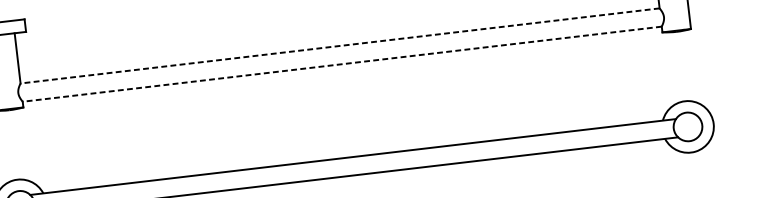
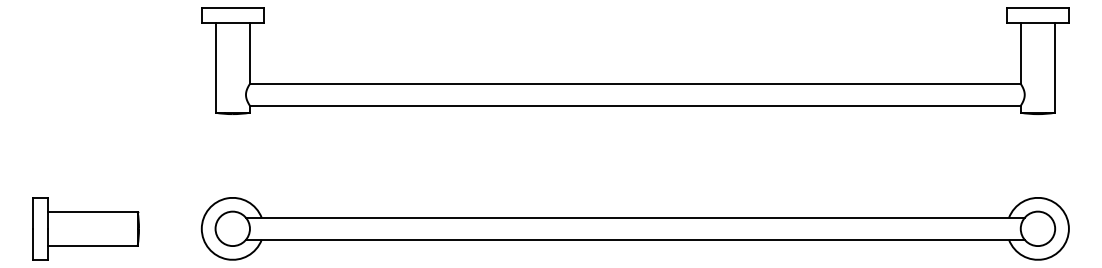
line: (339, 45) -> (634, 83), dashed -> solid
line: (341, 63) -> (634, 105), dashed -> solid

